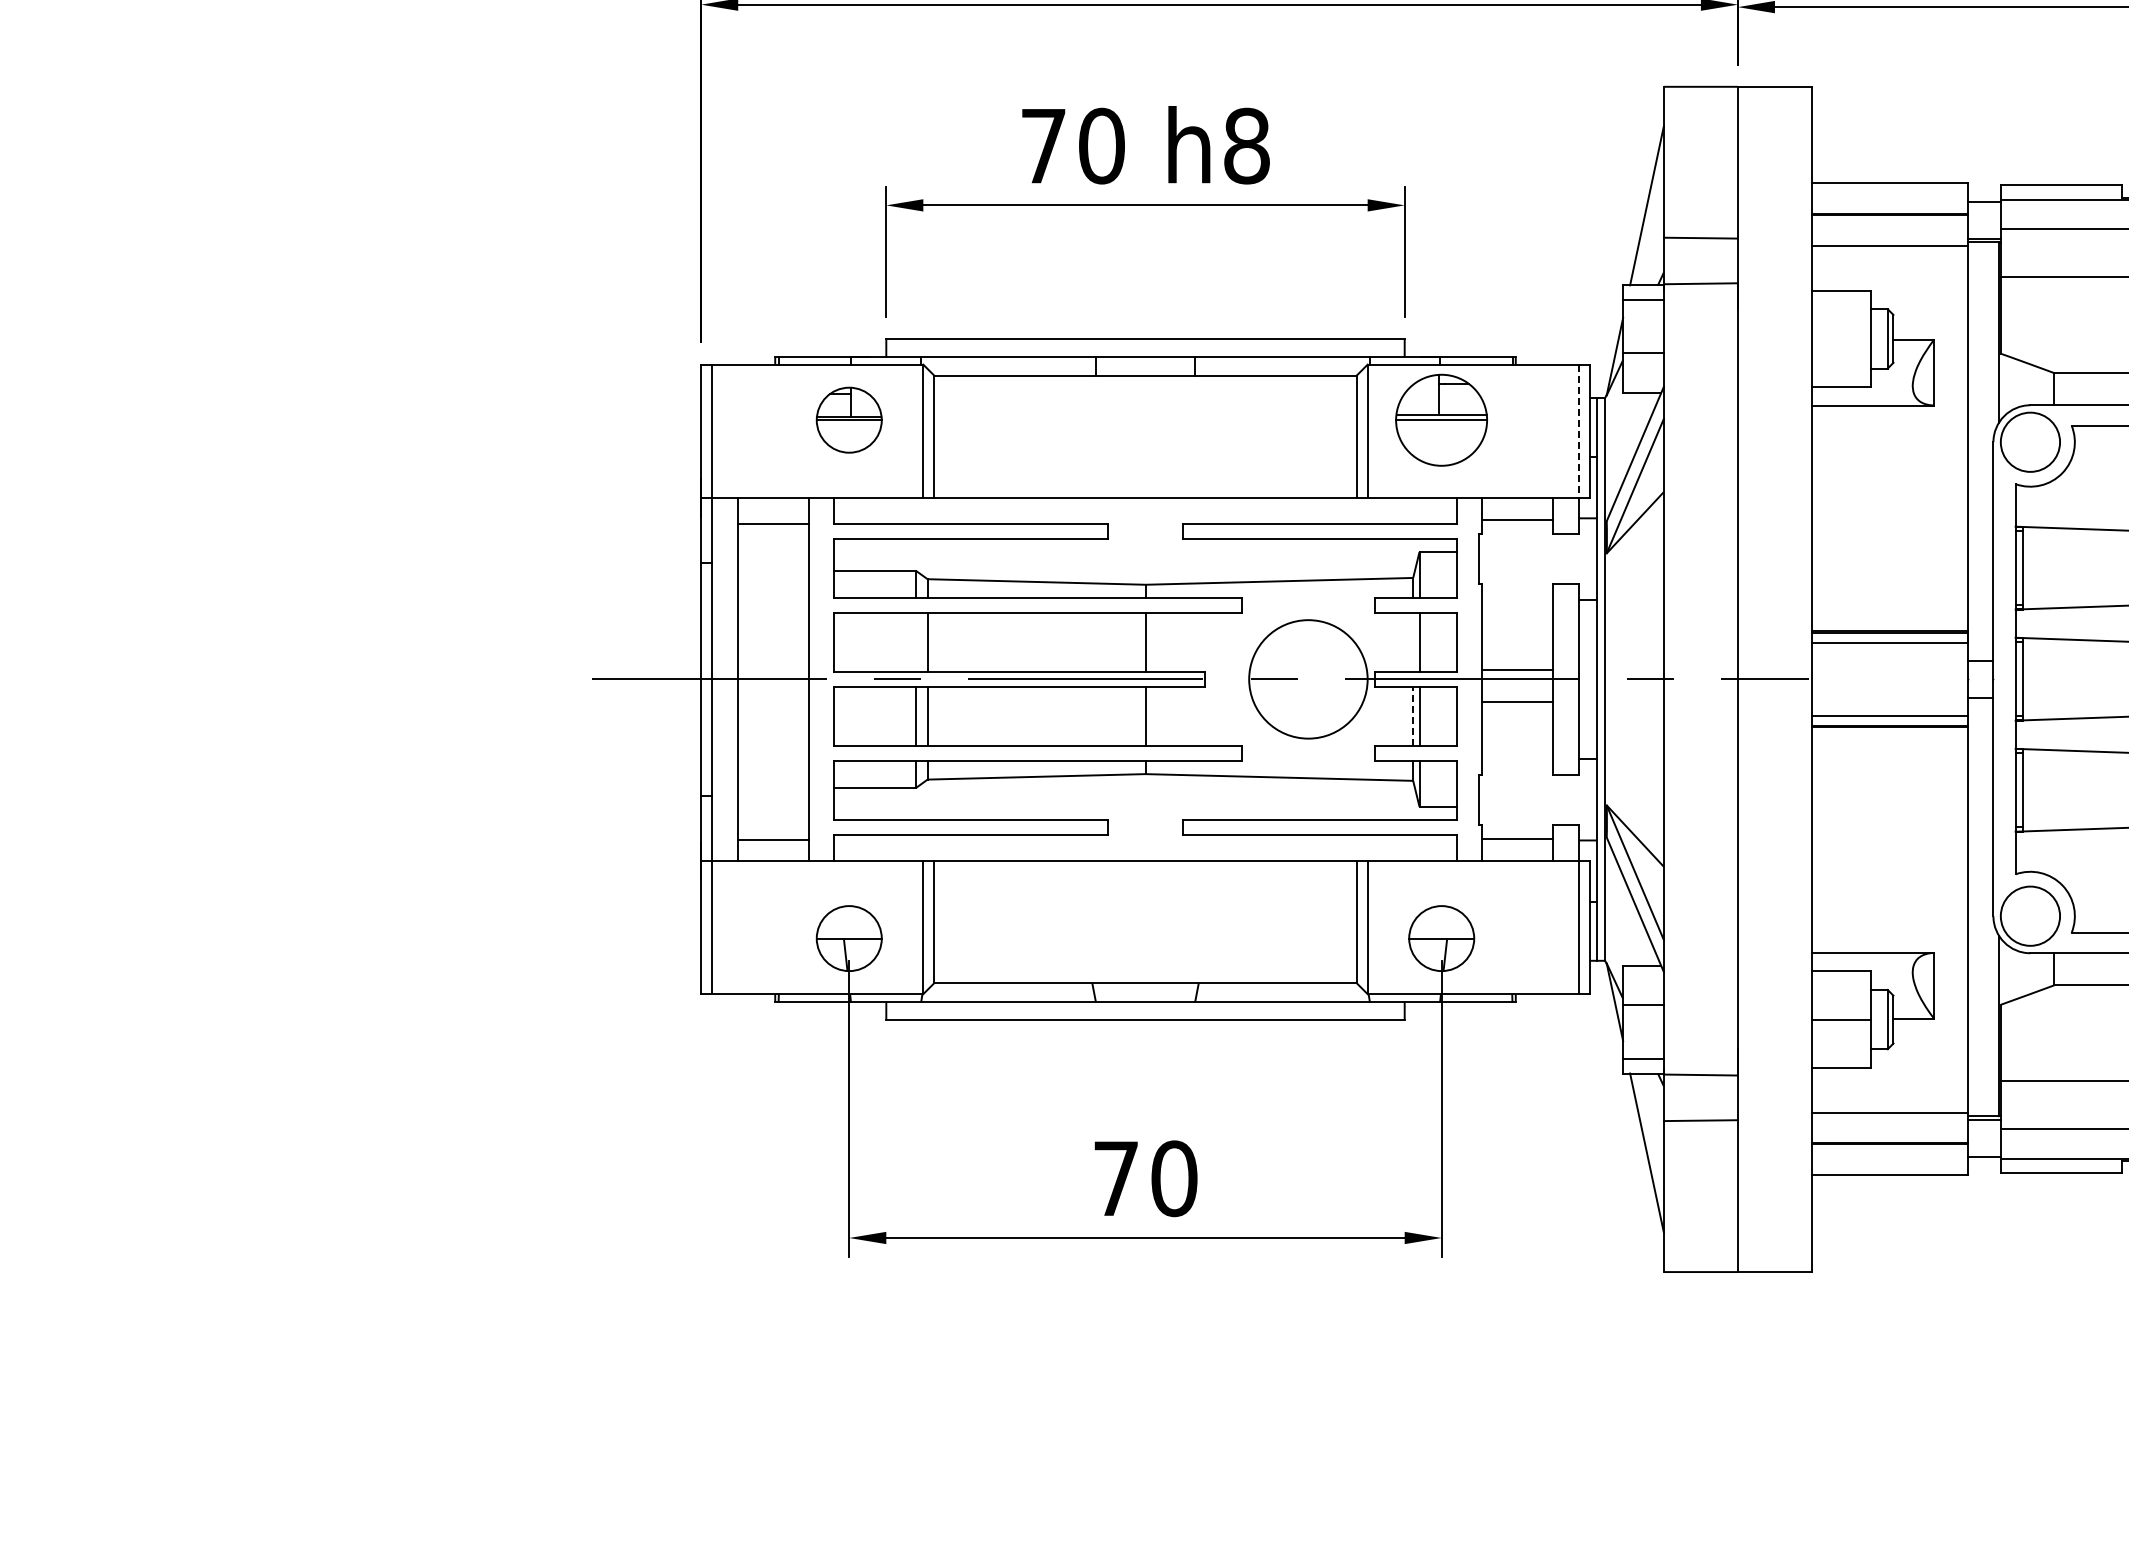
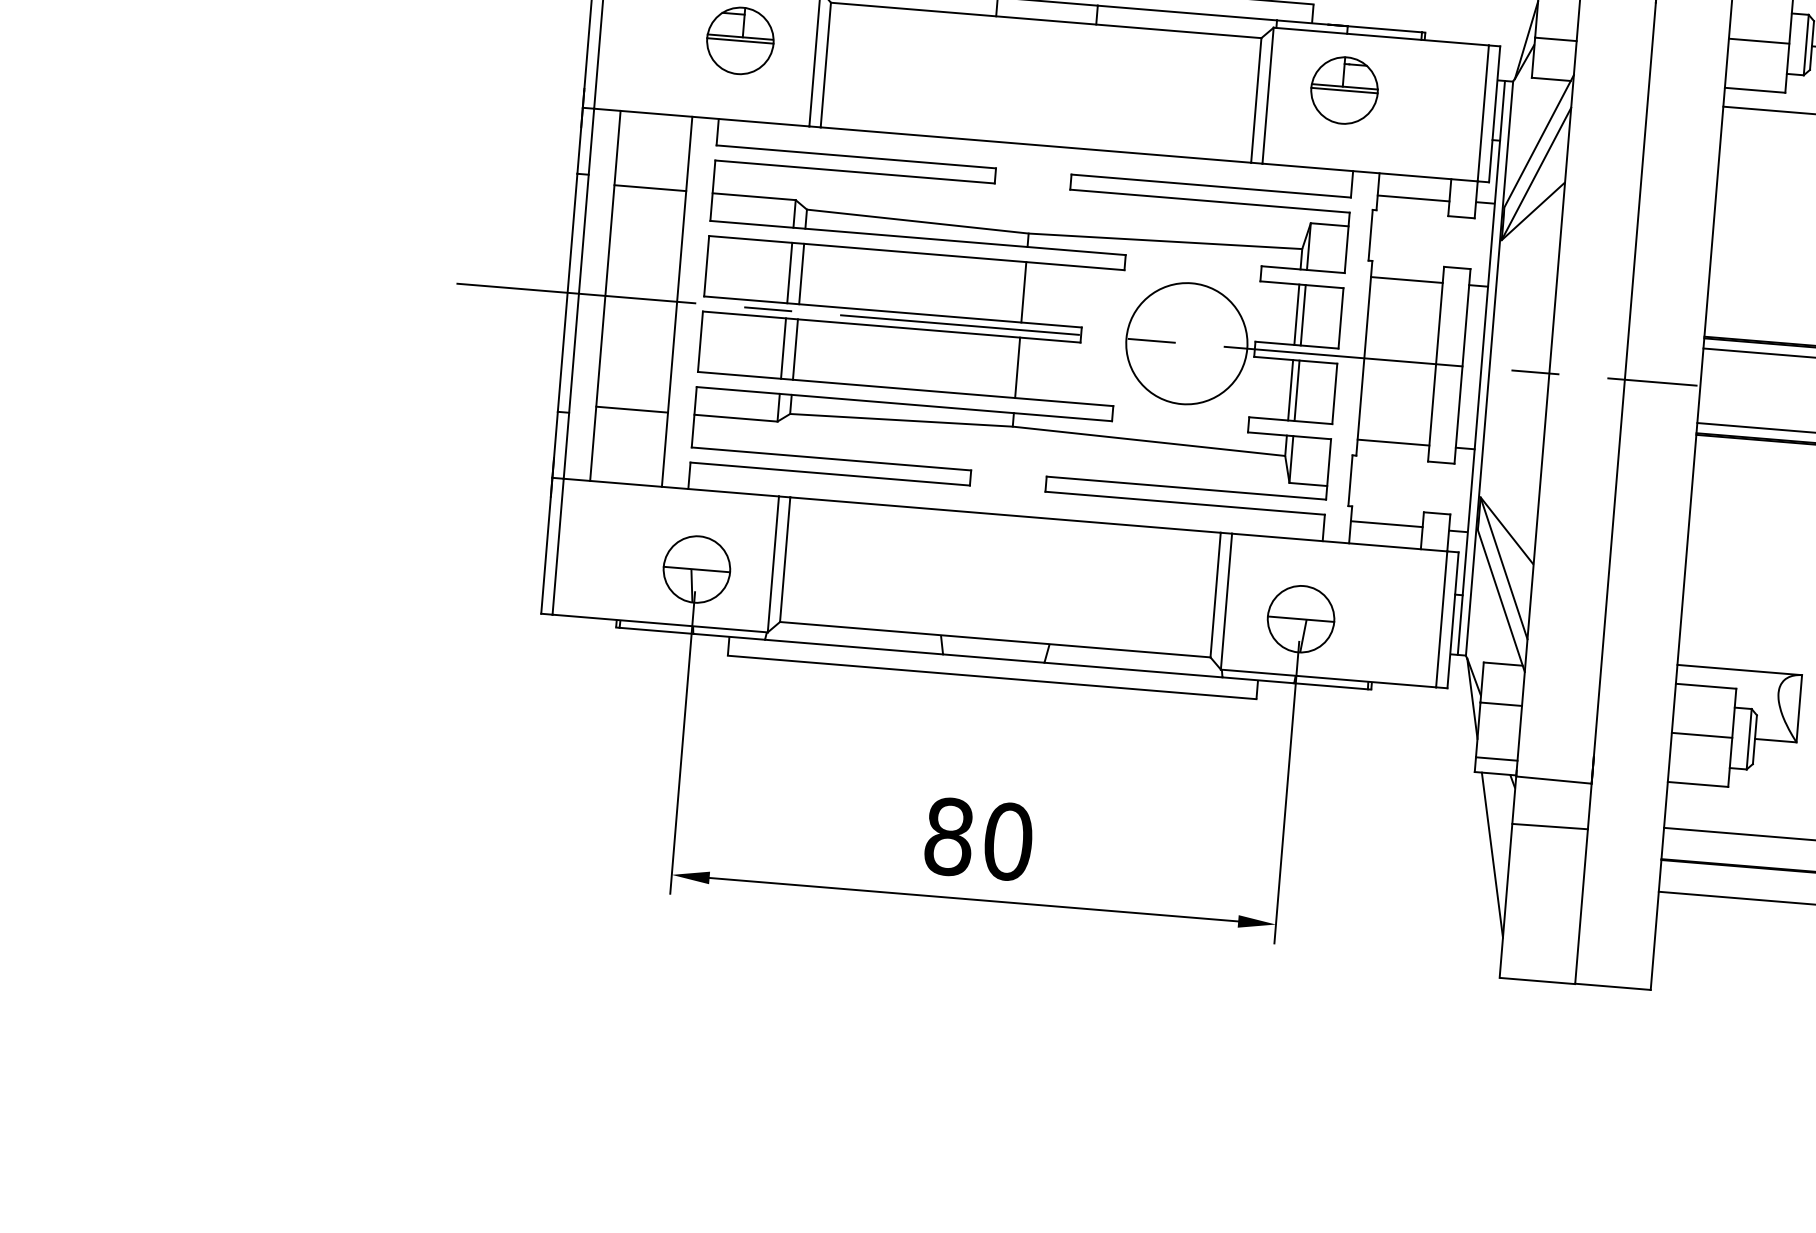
line: (1841, 338) -> (1759, 40), added
part: (1441, 419) -> (1344, 89), size x0.71
line: (1578, 431) -> (1483, 113), dashed -> solid
line: (773, 523) -> (650, 187), moved
line: (915, 642) -> (789, 273), added
line: (1413, 642) -> (1297, 314), added
line: (1517, 669) -> (1406, 279), moved
line: (1517, 702) -> (1393, 442), moved
line: (1413, 716) -> (1290, 390), dashed -> solid
line: (773, 840) -> (632, 410), moved
text: (1116, 1178) -> (949, 836), 70 -> 80

